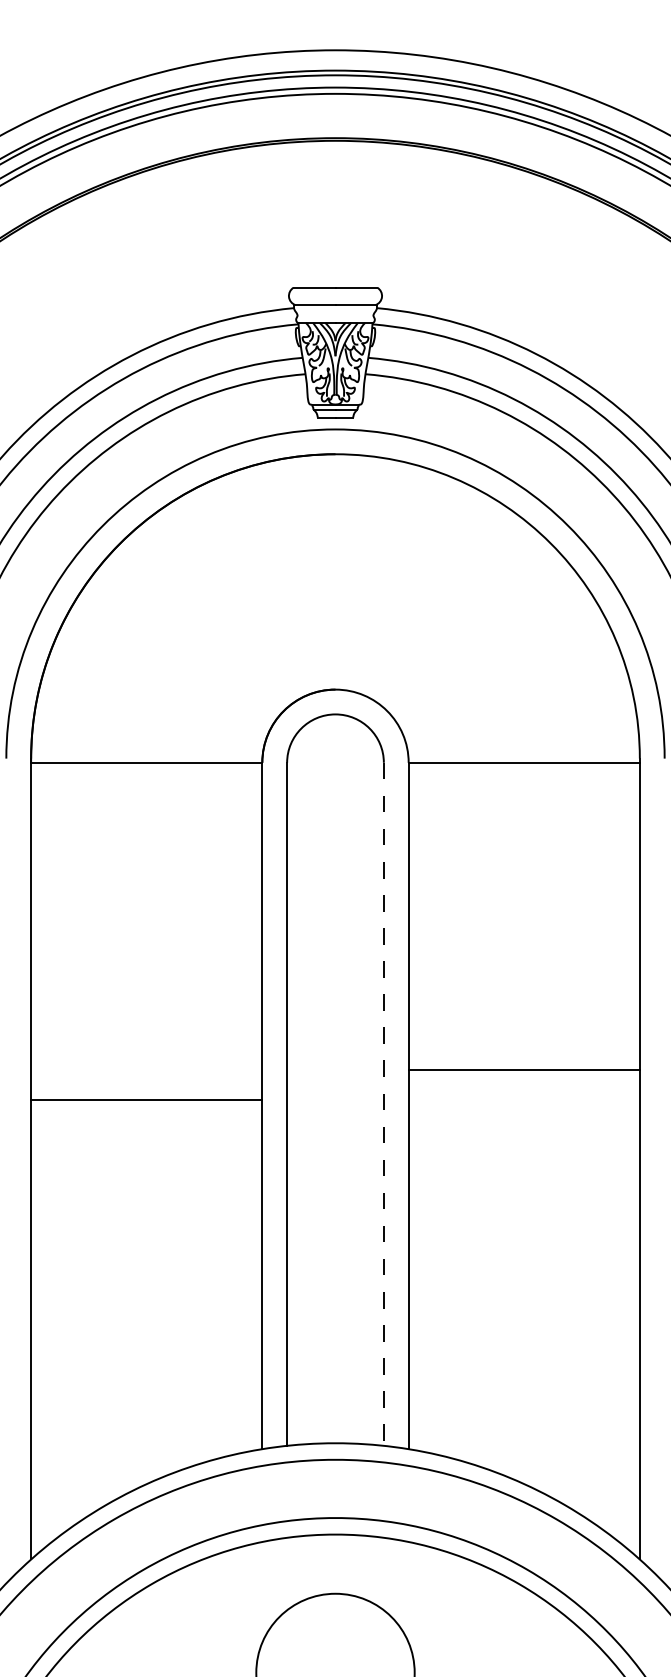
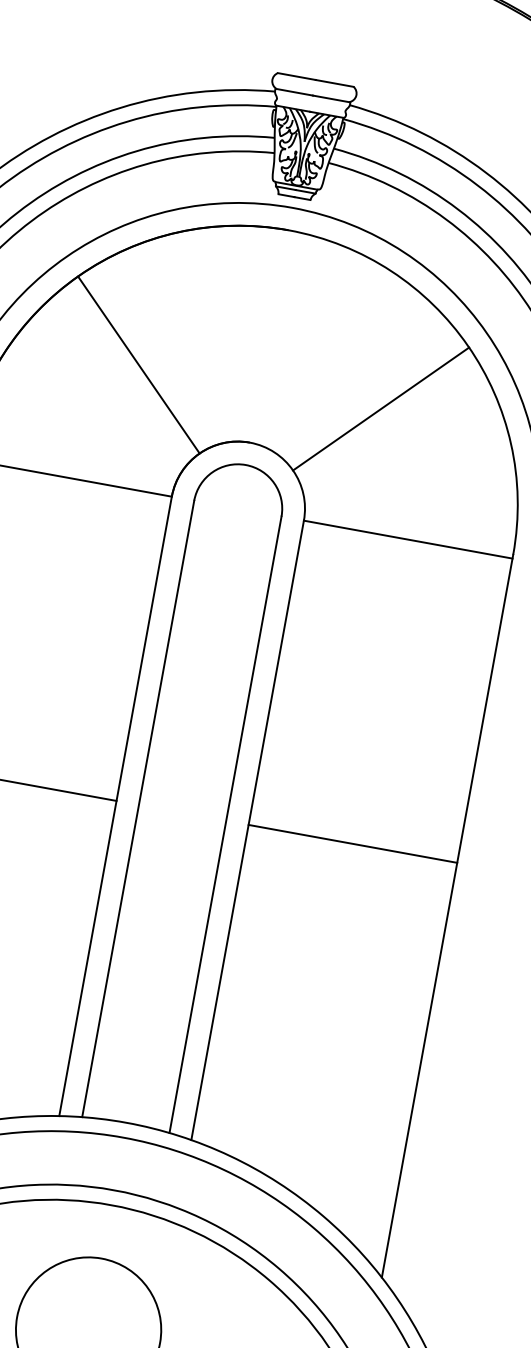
line: (200, 627) -> (138, 364), added
line: (469, 627) -> (380, 408), added
line: (523, 1069) -> (352, 843), moved
line: (383, 1104) -> (225, 824), dashed -> solid

